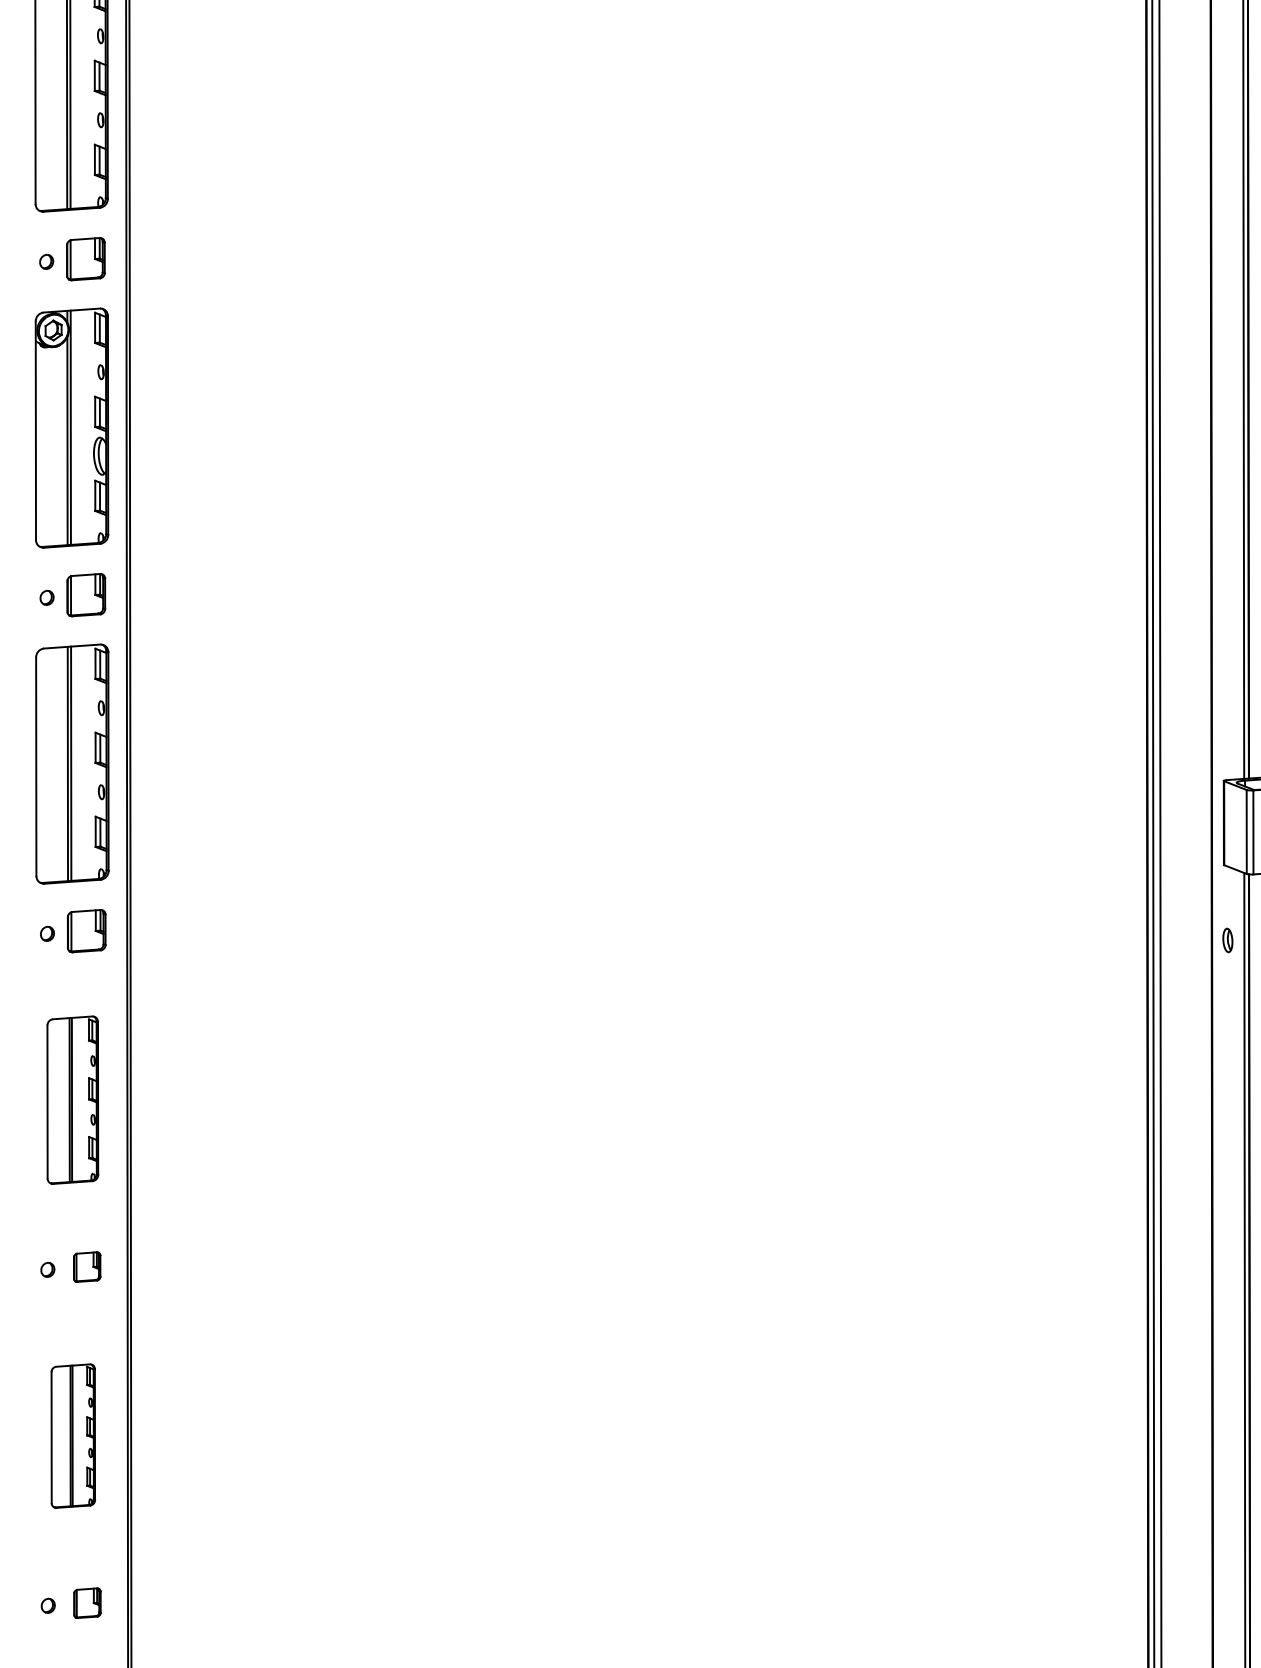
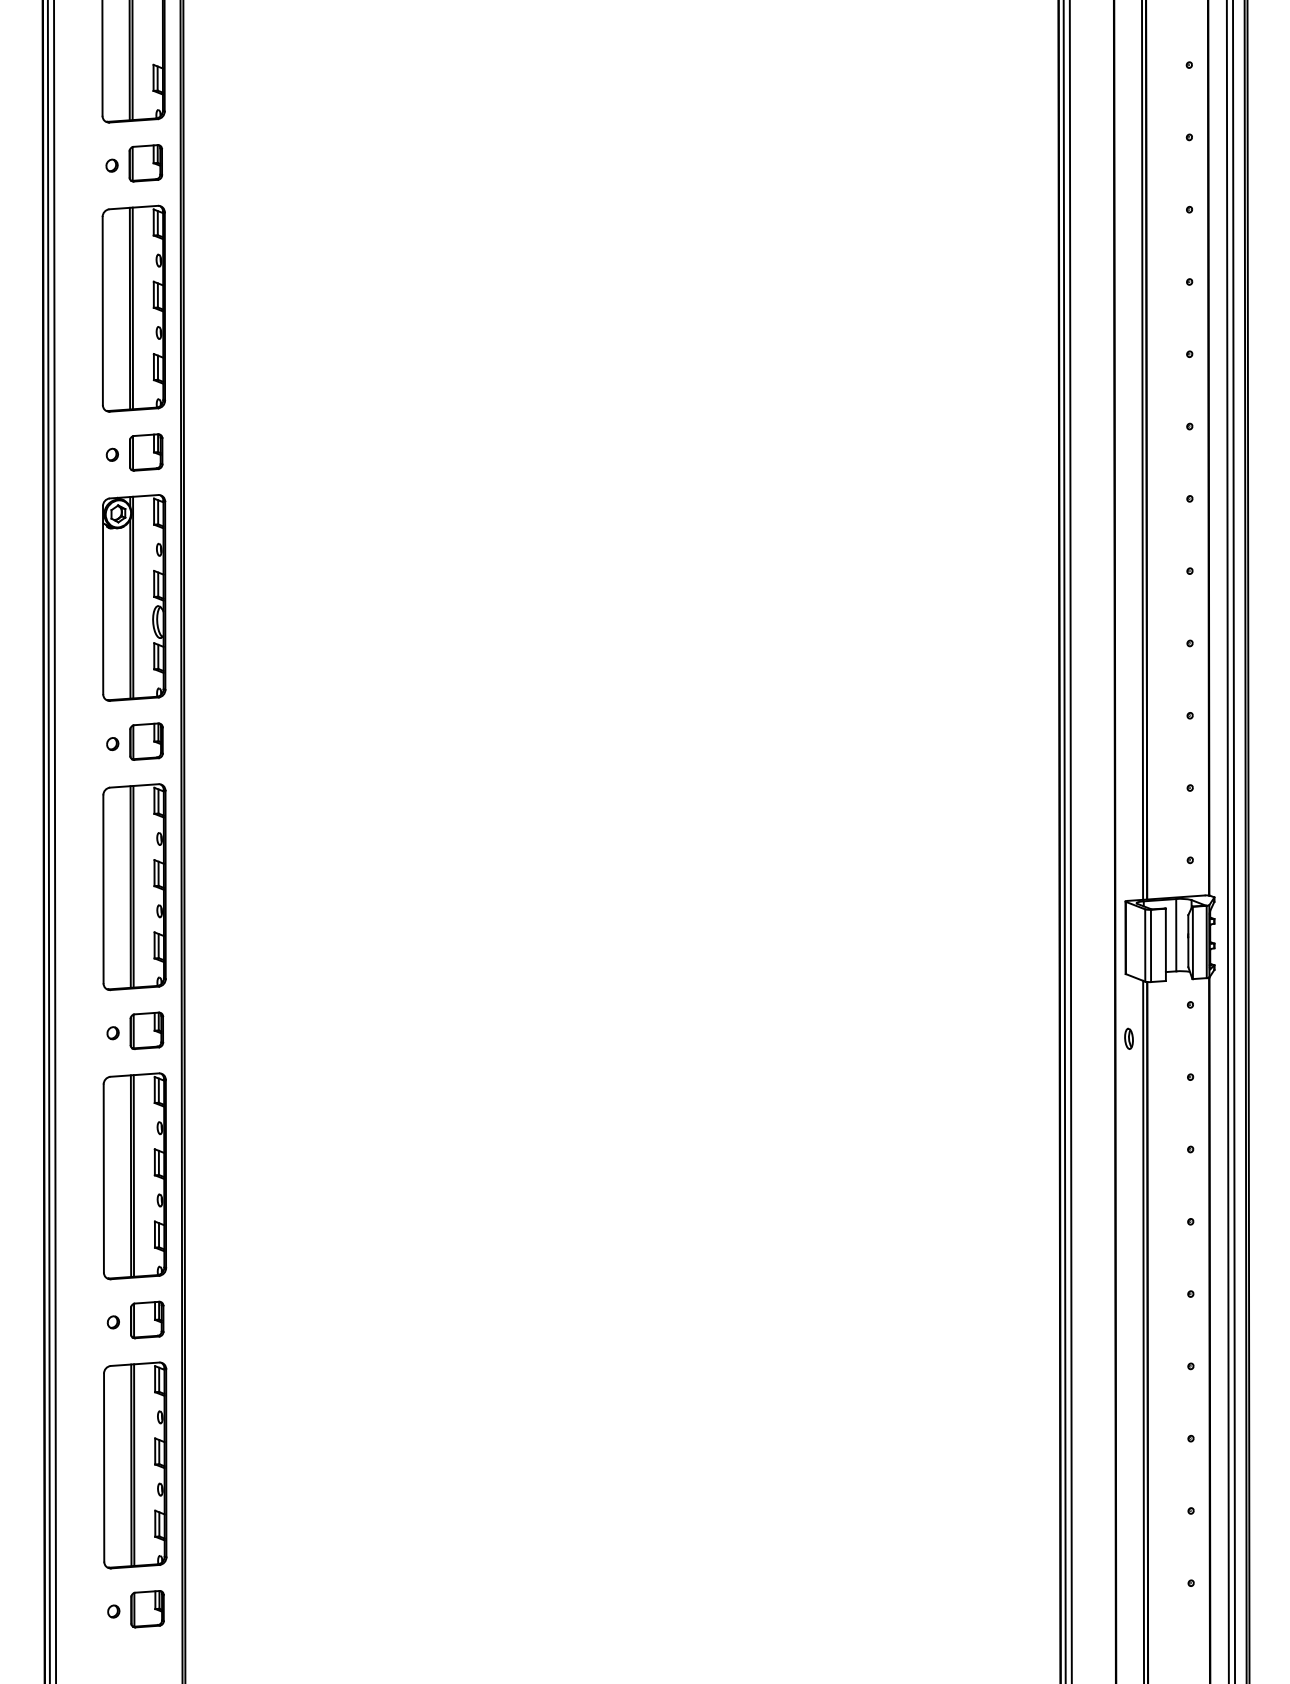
part: (72, 1100) -> (134, 1176), size x1.43
part: (87, 1266) -> (147, 1319), size x1.43
part: (73, 1436) -> (135, 1465), size x1.67
part: (87, 1603) -> (147, 1609), size x1.43

